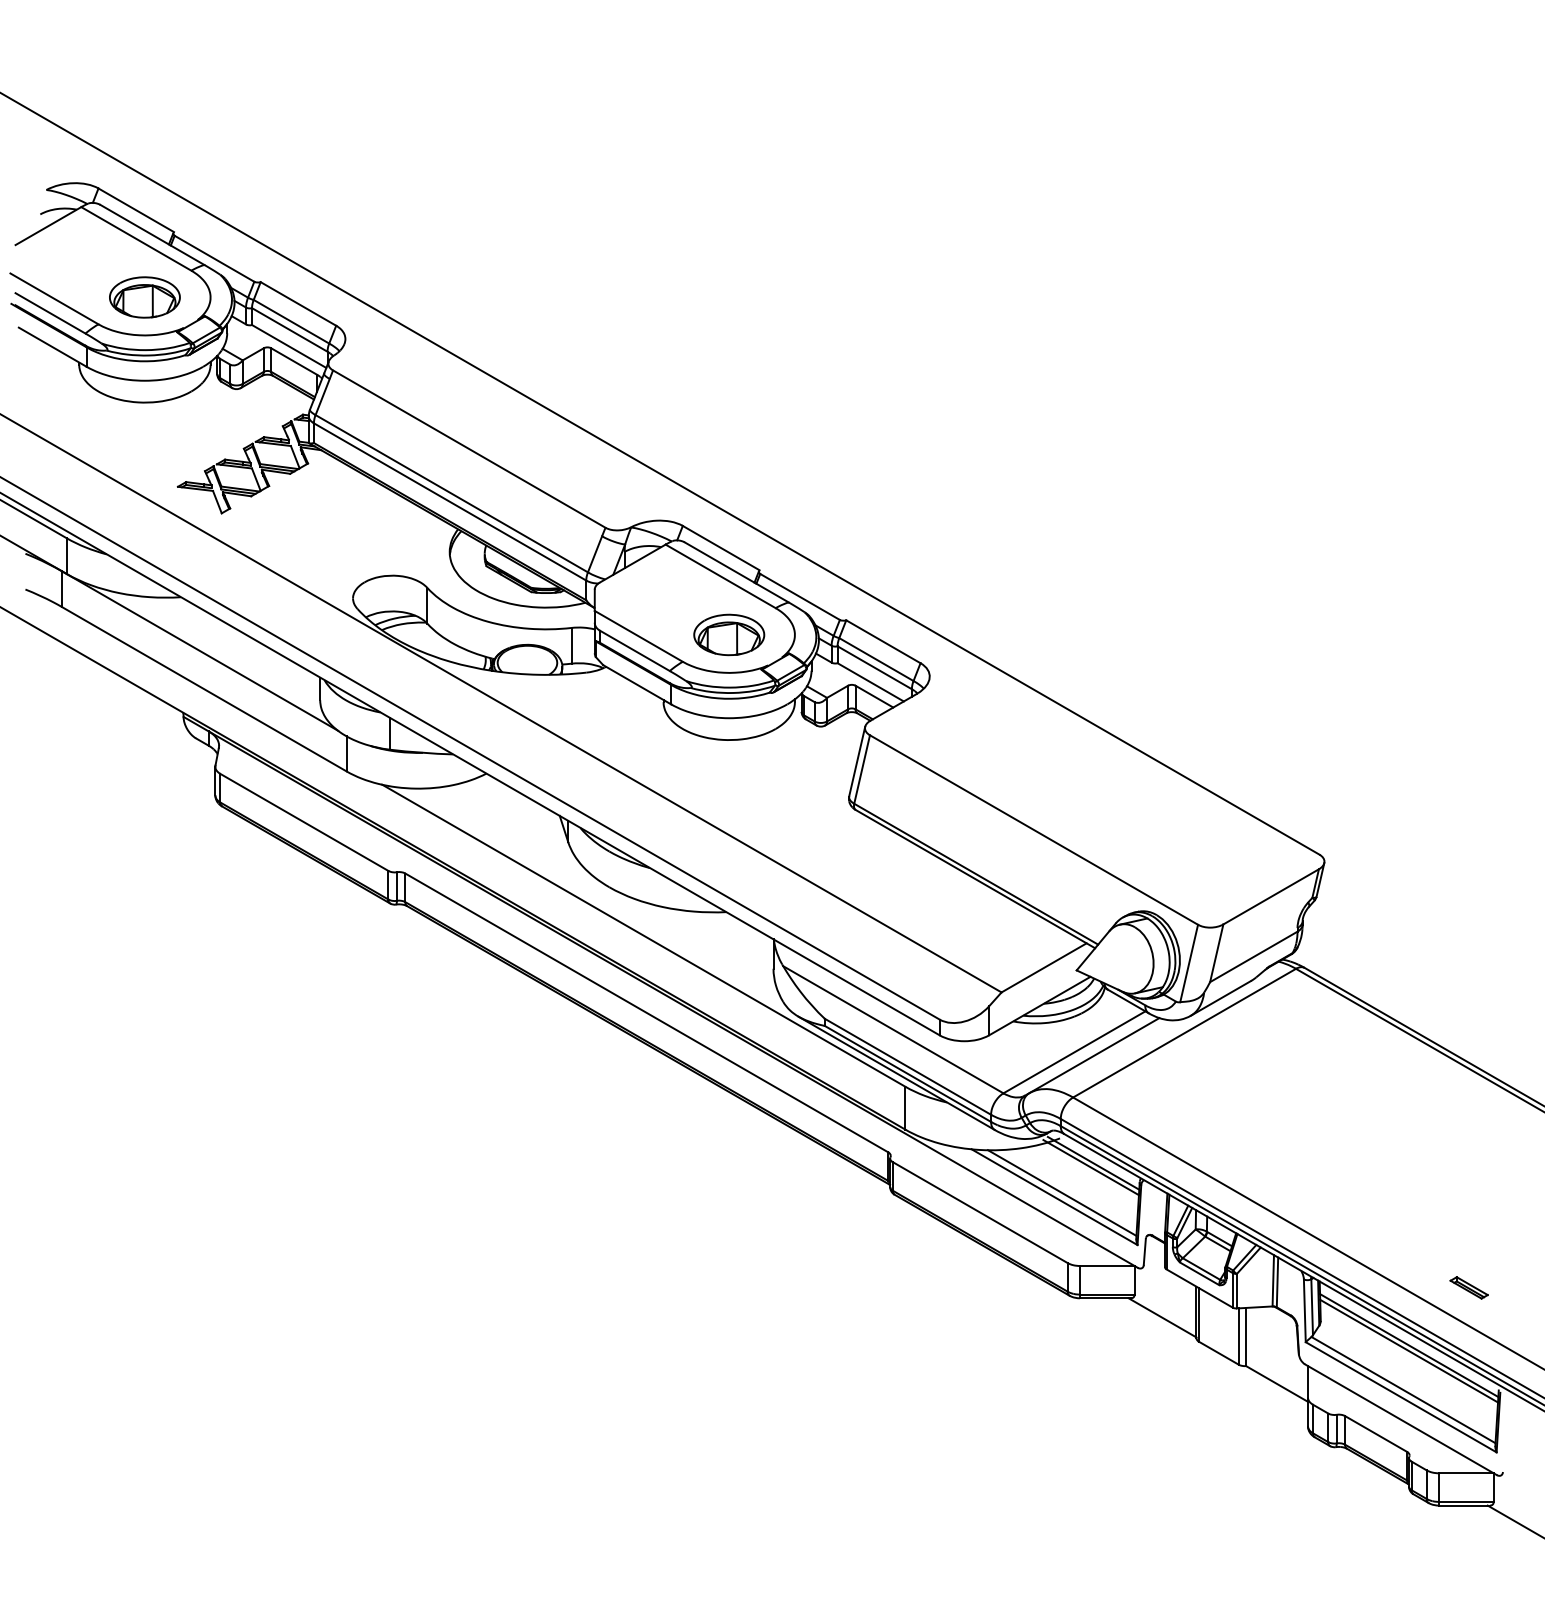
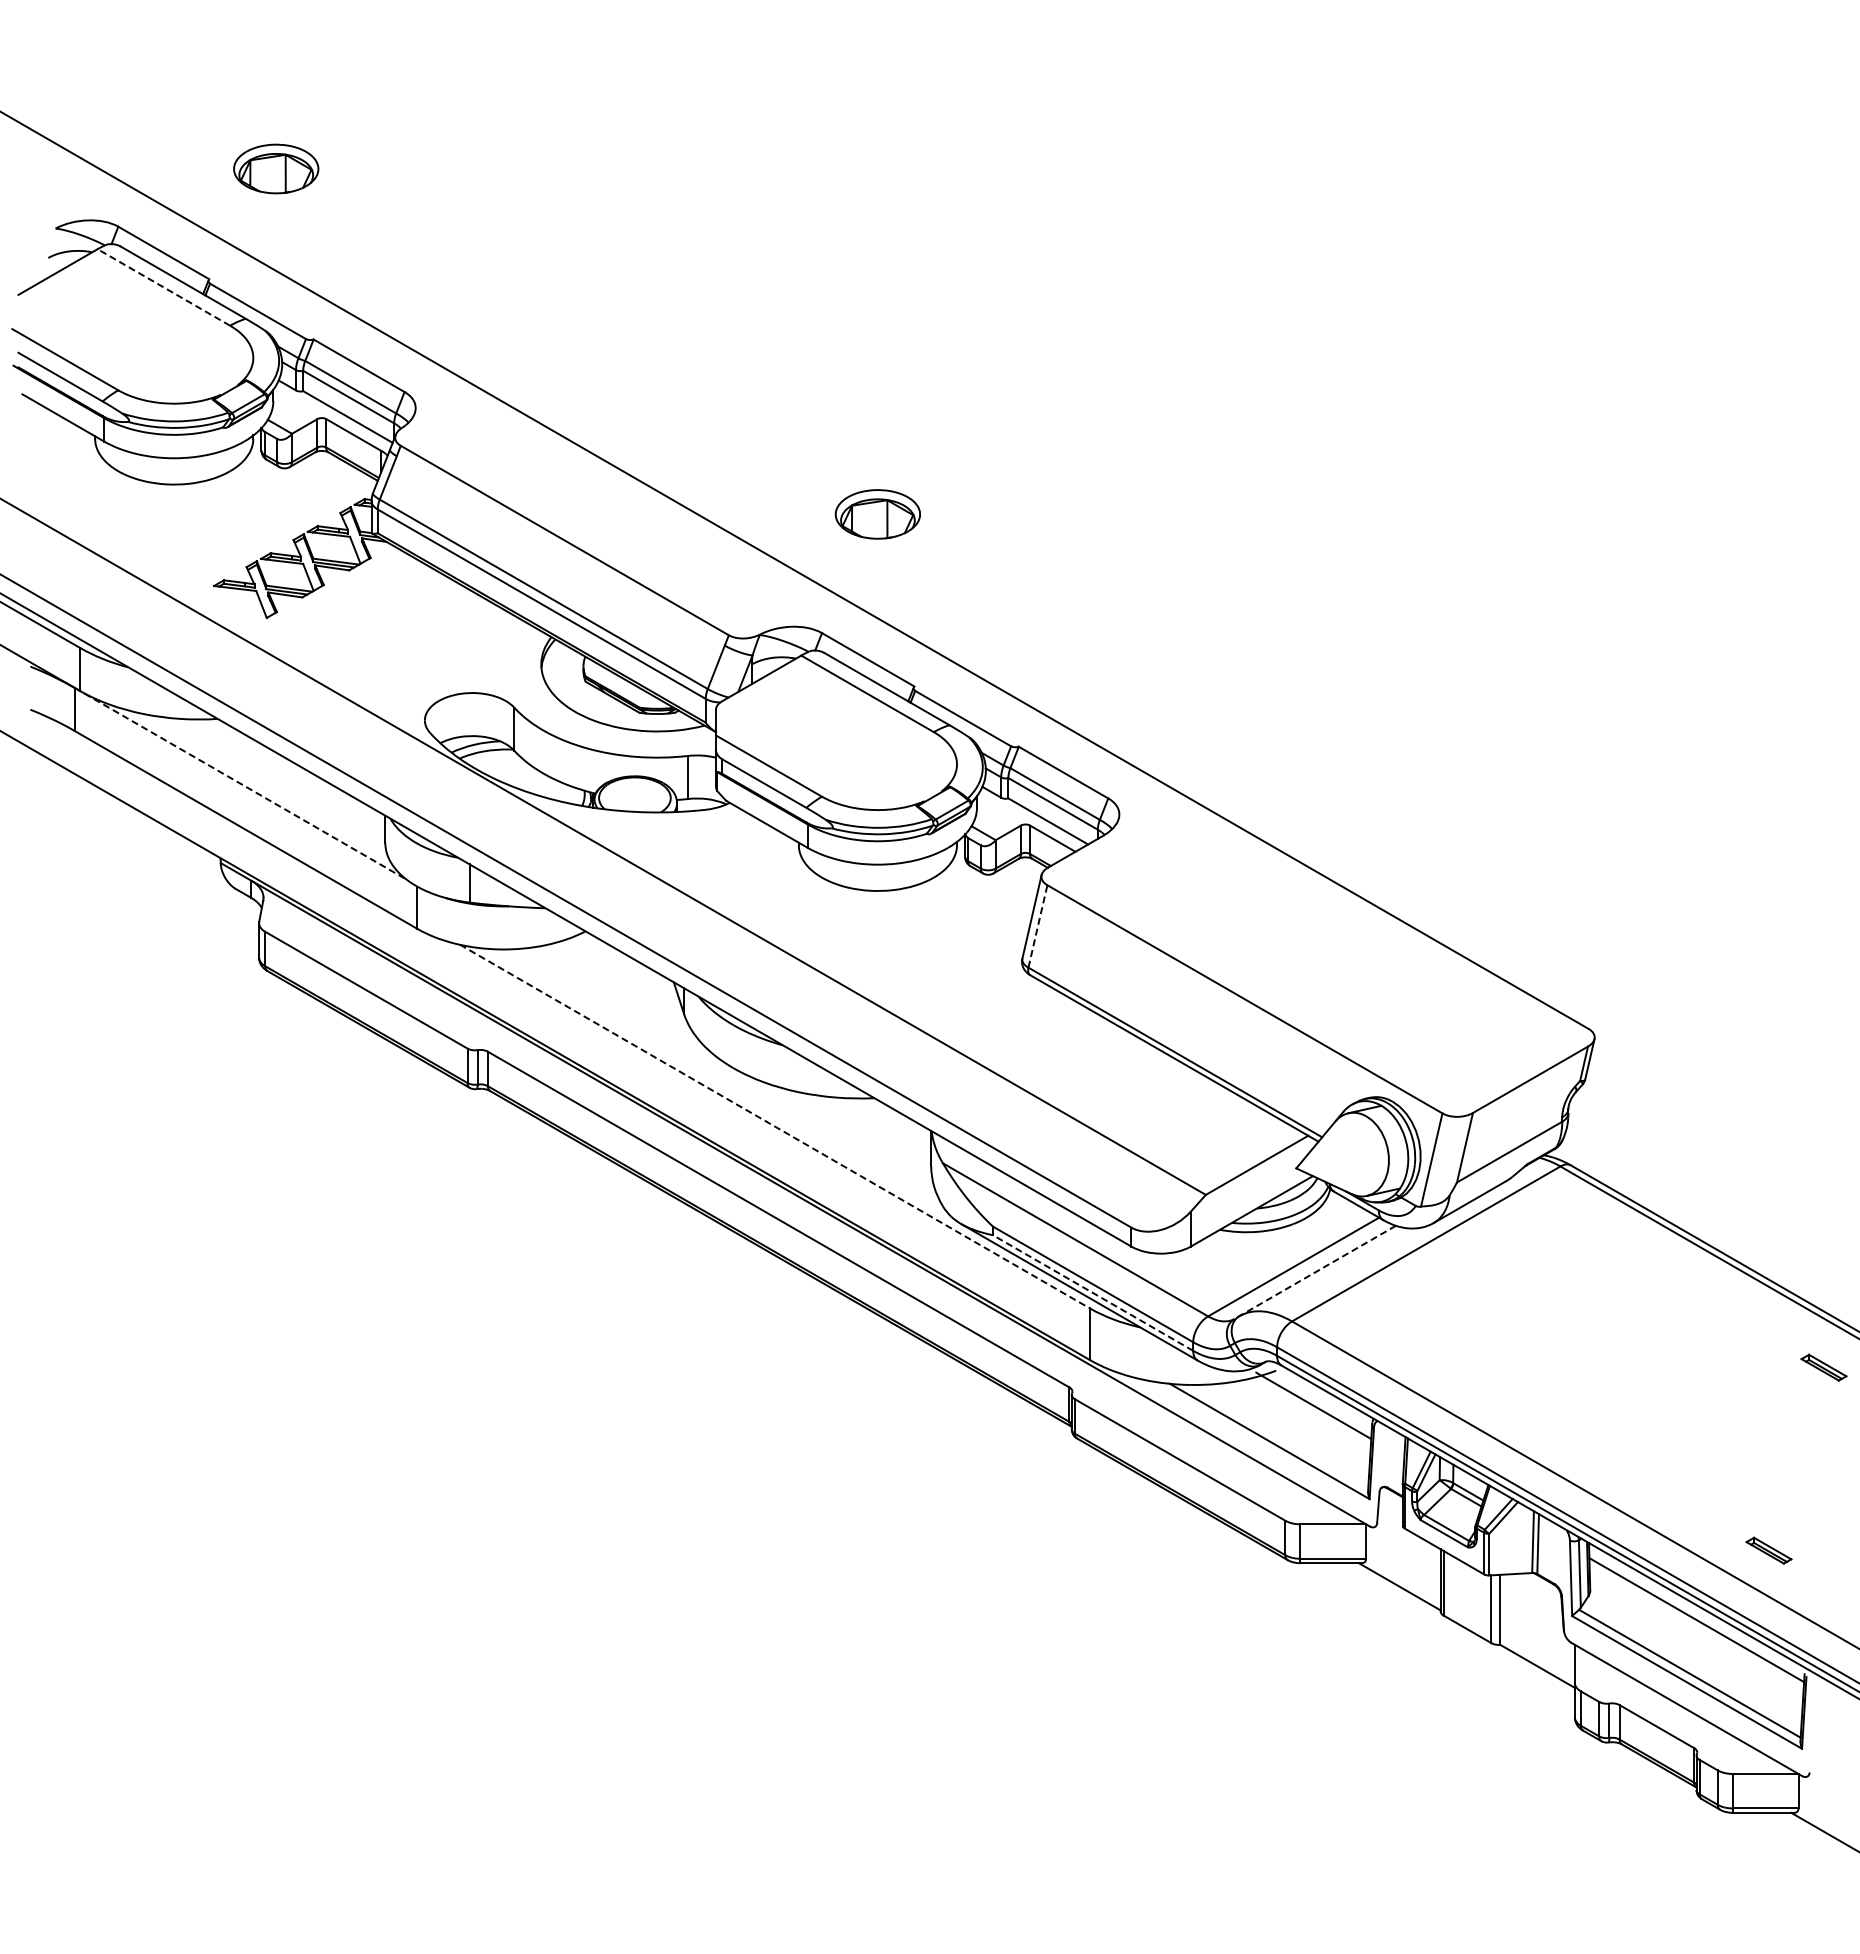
line: (135, 238) -> (163, 287), solid -> dashed
part: (145, 297) -> (276, 168), moved
part: (728, 635) -> (877, 514), moved
line: (199, 650) -> (240, 783), solid -> dashed
line: (862, 768) -> (1038, 925), solid -> dashed
line: (643, 935) -> (774, 1126), solid -> dashed
line: (1091, 1056) -> (1314, 1272), solid -> dashed
line: (908, 1074) -> (1093, 1293), solid -> dashed
part: (1514, 1135) -> (1823, 1367), added
line: (1093, 1163) -> (1316, 1400), removed
line: (1061, 1193) -> (1278, 1436), removed
line: (1409, 1350) -> (1696, 1626), removed

